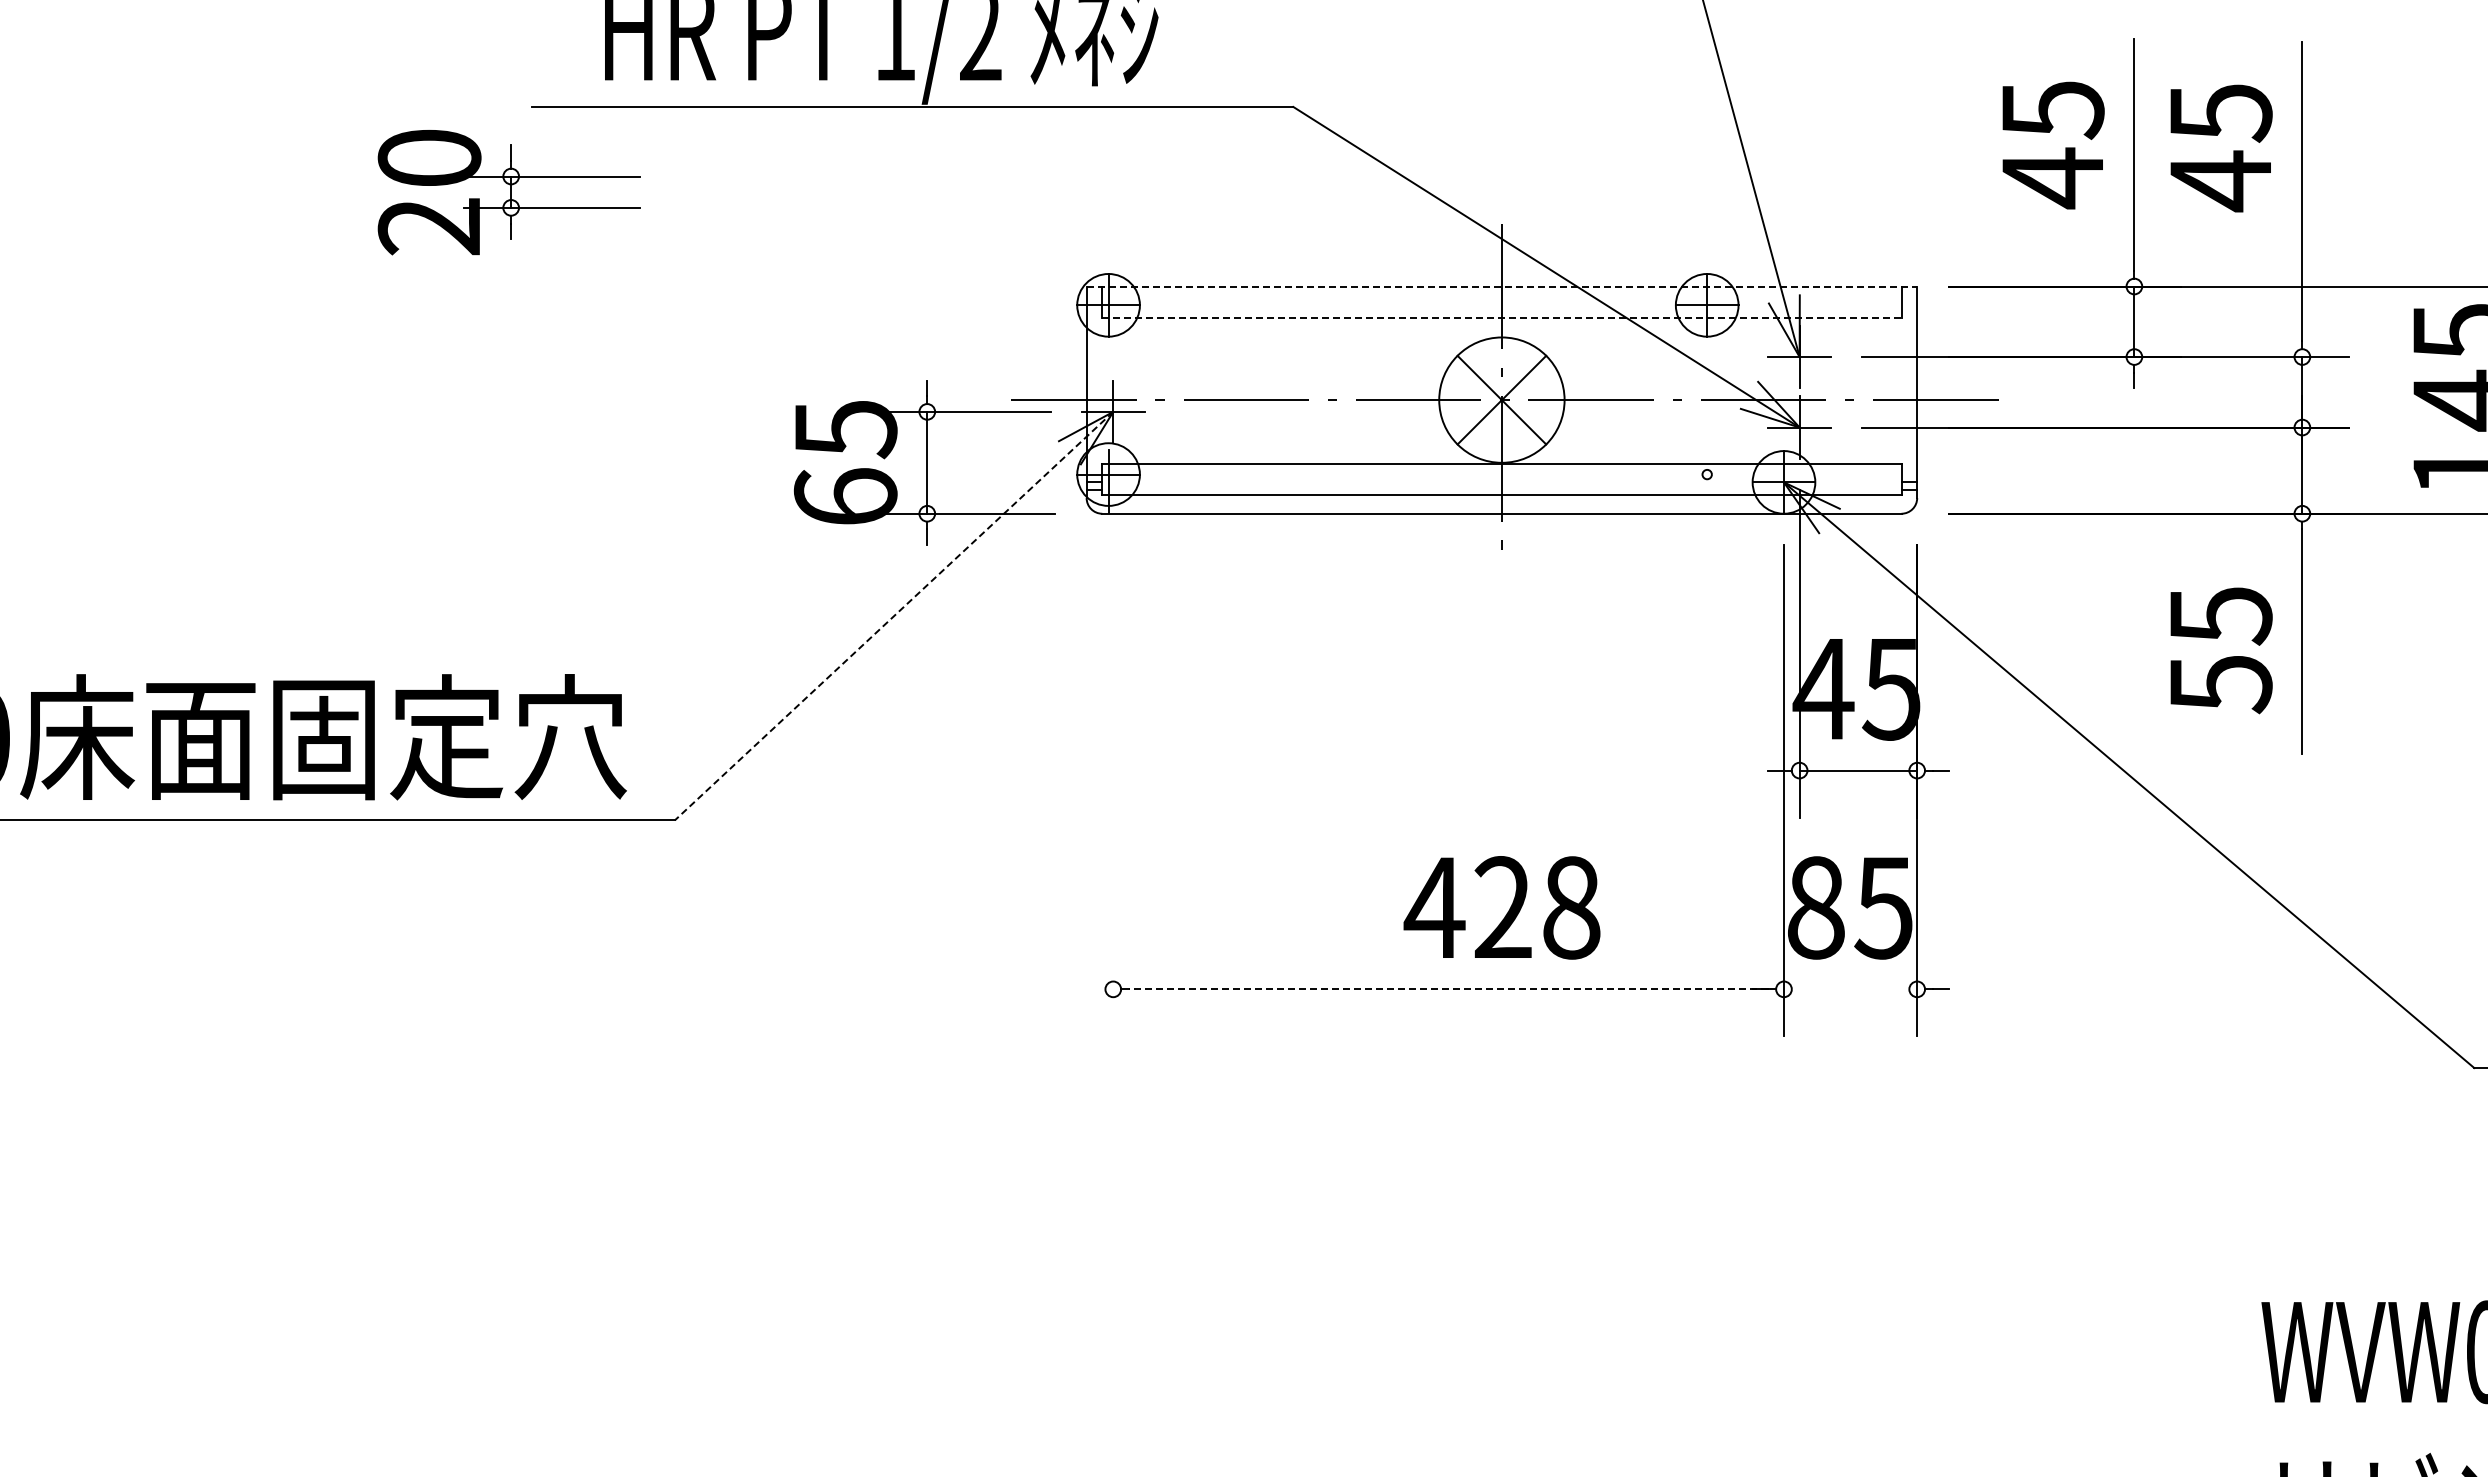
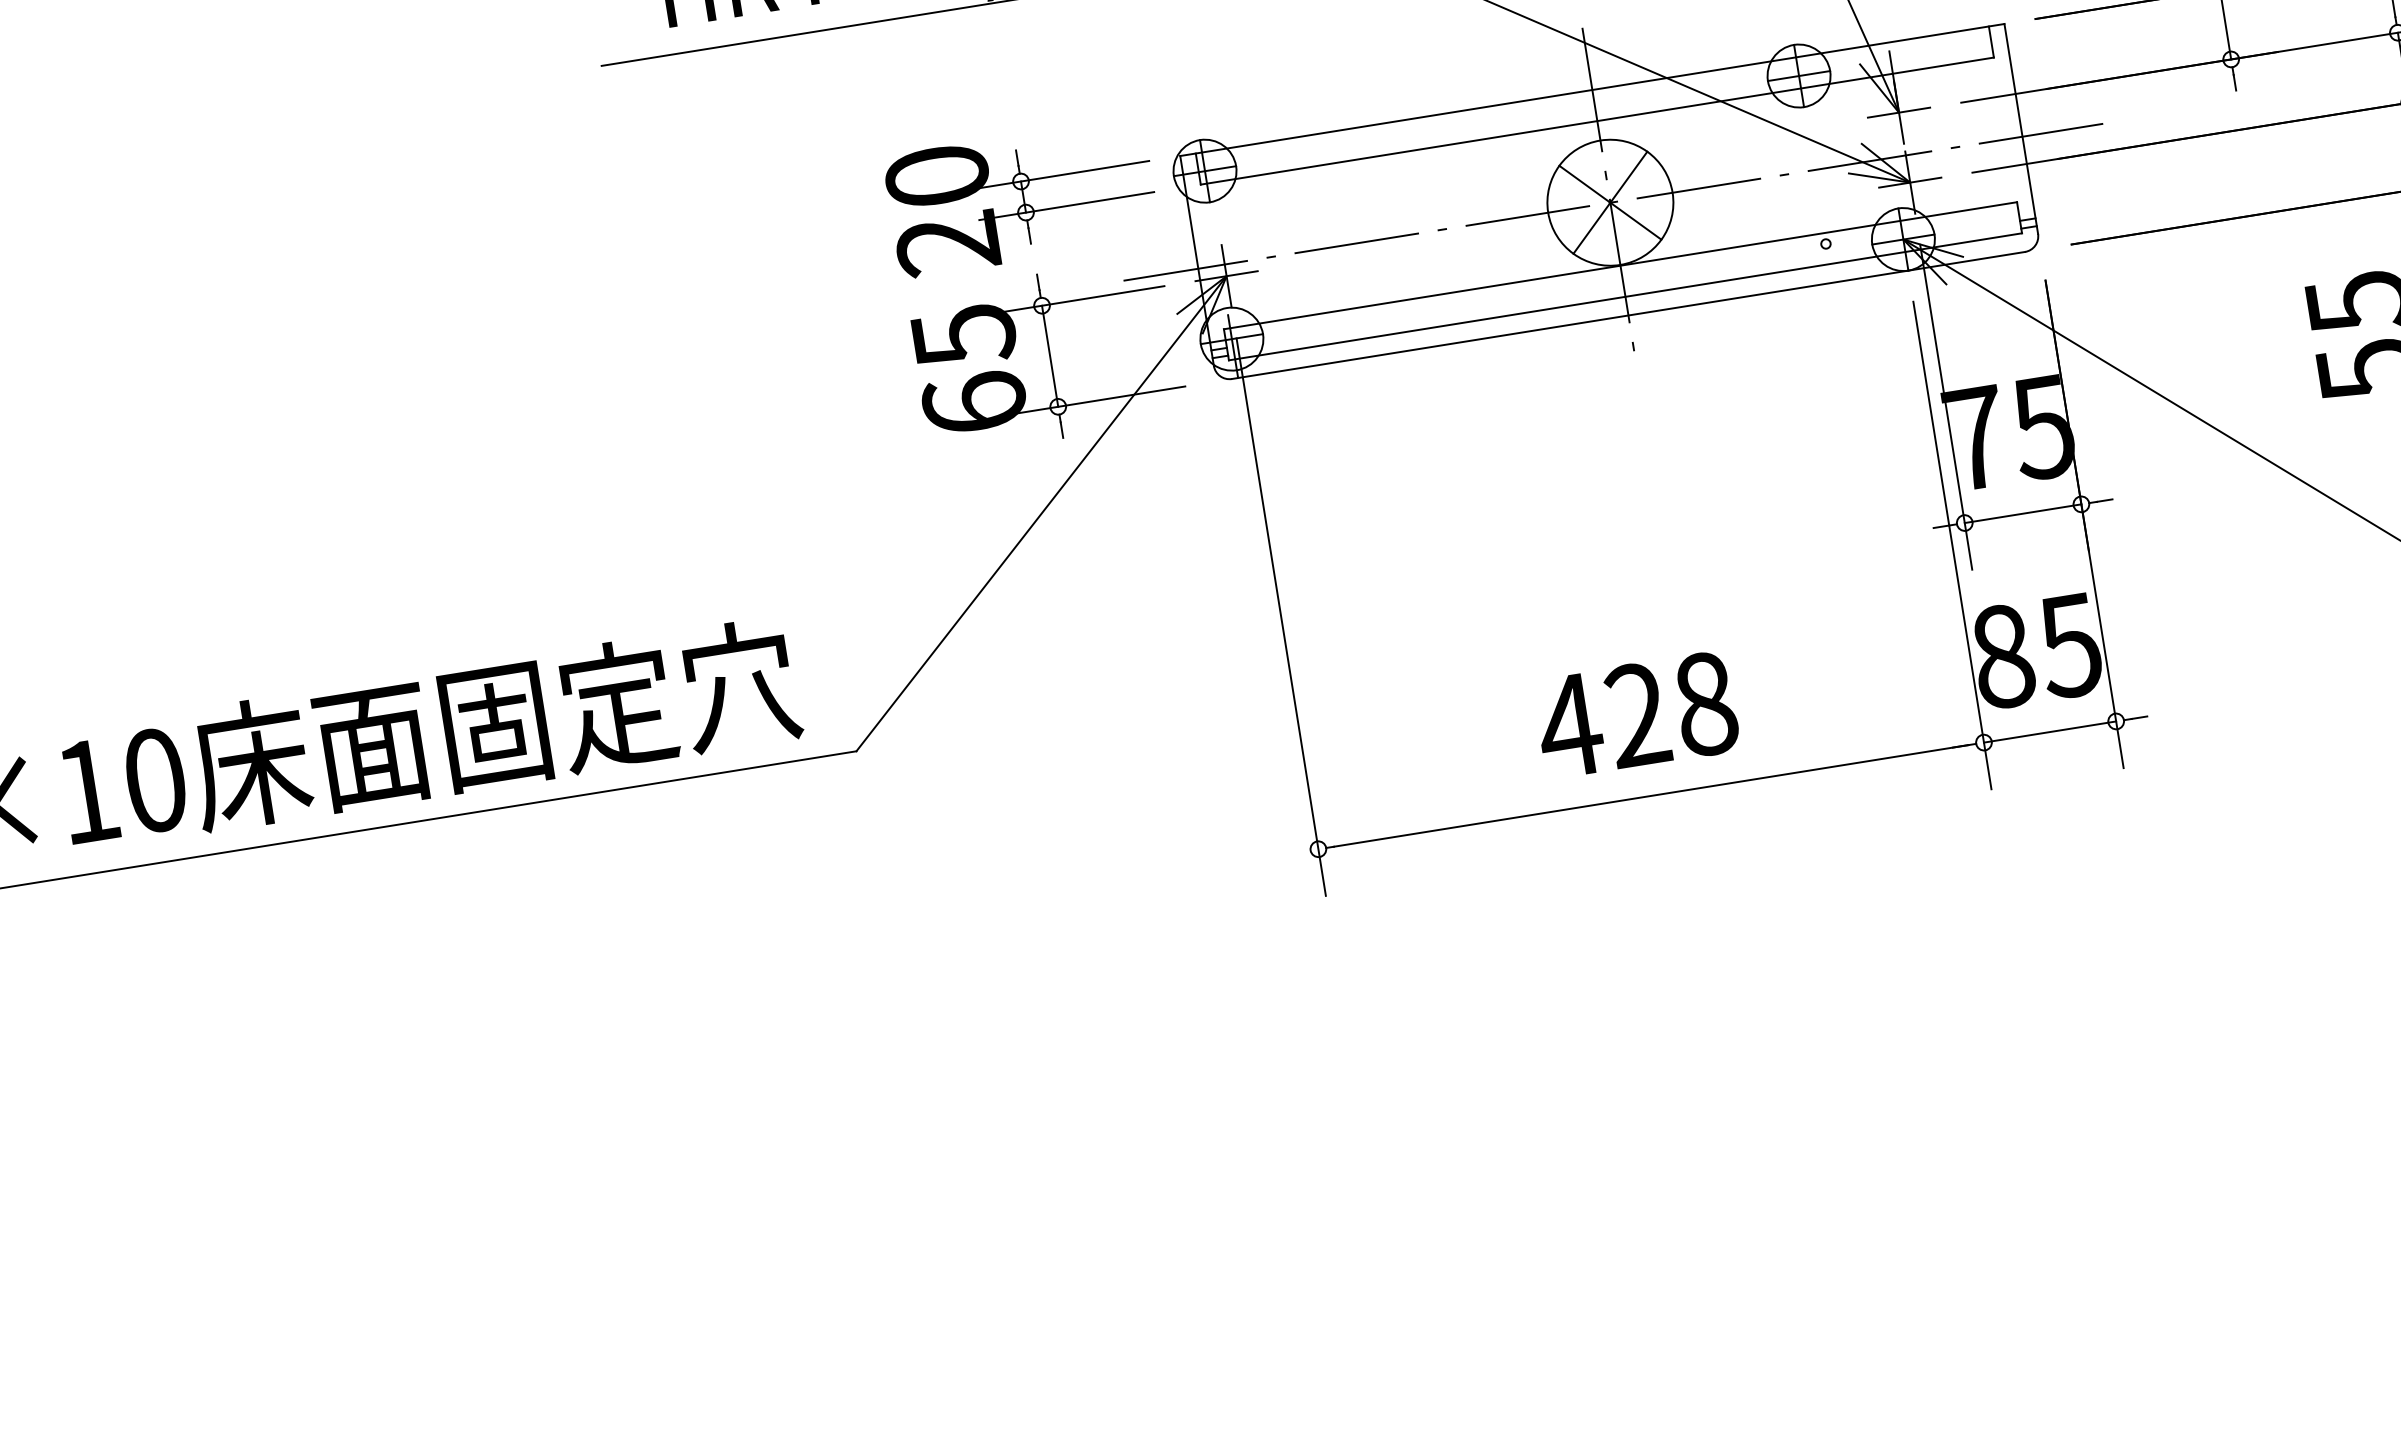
part: (508, 192) -> (1020, 197), moved
line: (1502, 286) -> (1592, 89), dashed -> solid
line: (1501, 317) -> (1596, 120), dashed -> solid
line: (894, 616) -> (1042, 513), dashed -> solid
text: (1823, 689) -> (1975, 438), 45 -> 75
line: (1113, 755) -> (1281, 617), added
text: (1501, 907) -> (1636, 715), moved
line: (1448, 989) -> (1651, 796), dashed -> solid
line: (1850, 989) -> (2050, 732), added

